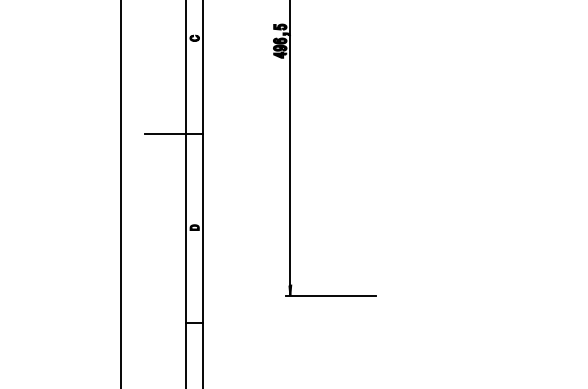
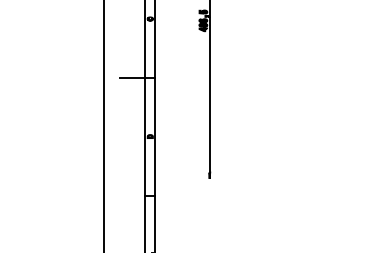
line: (330, 295) -> (234, 178), removed

